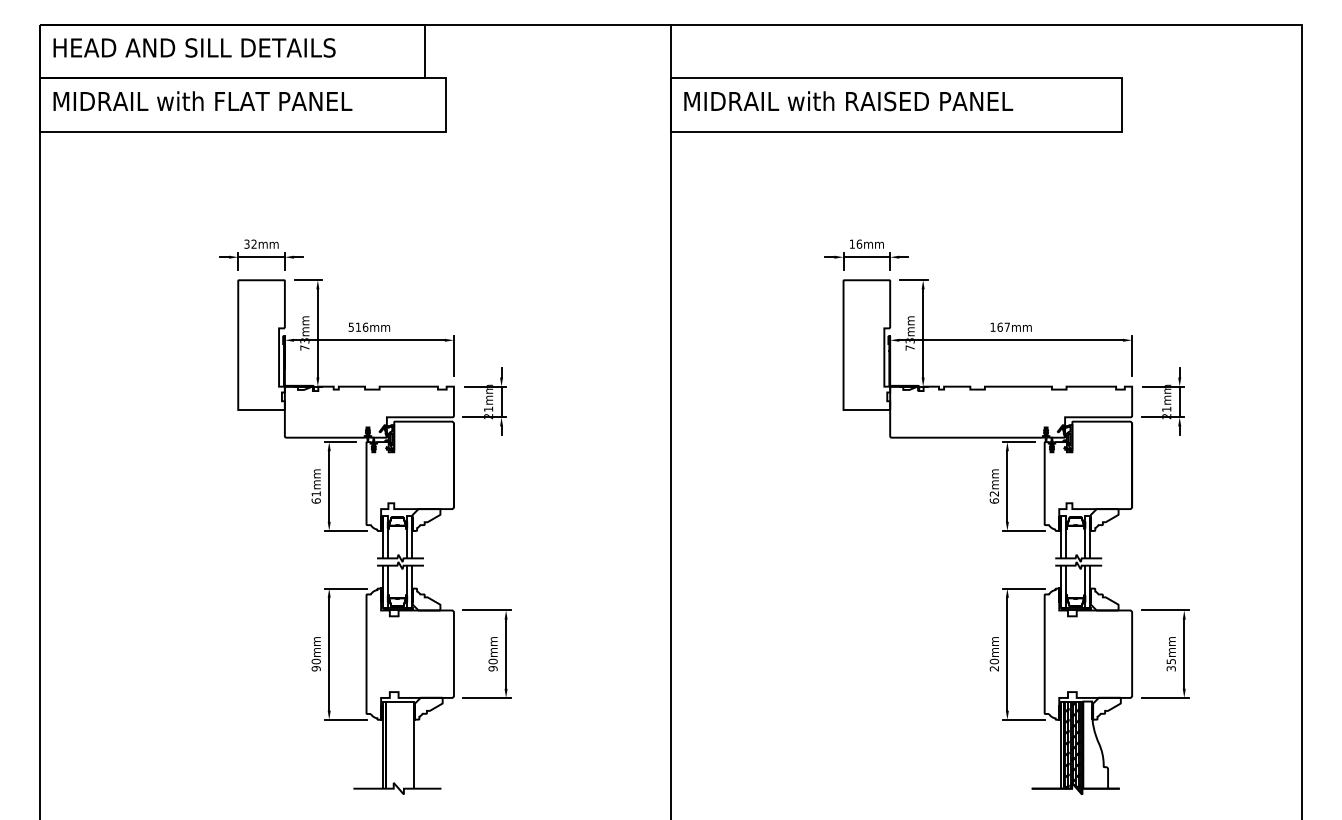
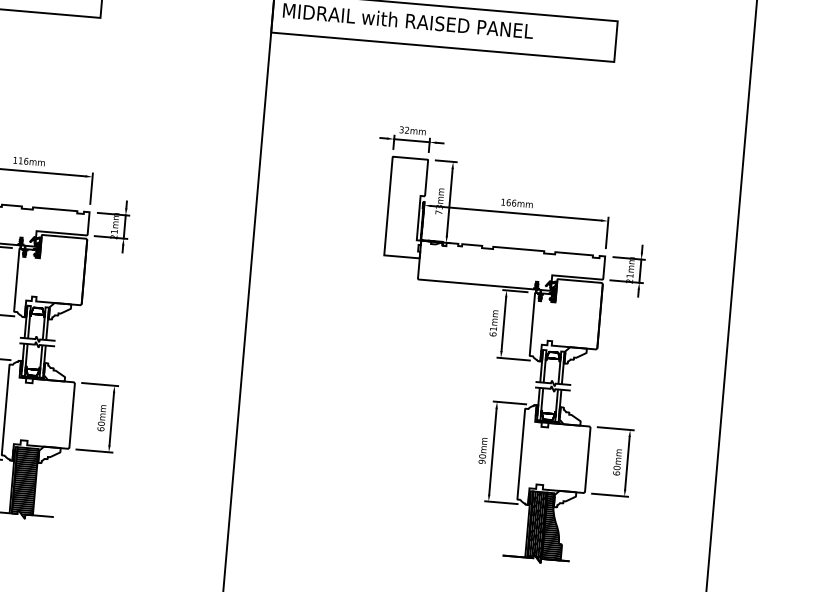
text: (855, 243) -> (404, 129), 16mm -> 32mm
text: (350, 326) -> (14, 159), 516mm -> 116mm
text: (1007, 326) -> (514, 202), 167mm -> 166mm
text: (993, 493) -> (492, 328), 62mm -> 61mm
text: (1170, 664) -> (616, 470), 35mm -> 60mm
text: (492, 668) -> (100, 429), 90mm -> 60mm
text: (994, 668) -> (482, 461), 20mm -> 90mm
hatch: (1095, 745) -> (553, 526), added
hatch: (399, 748) -> (24, 483), added

